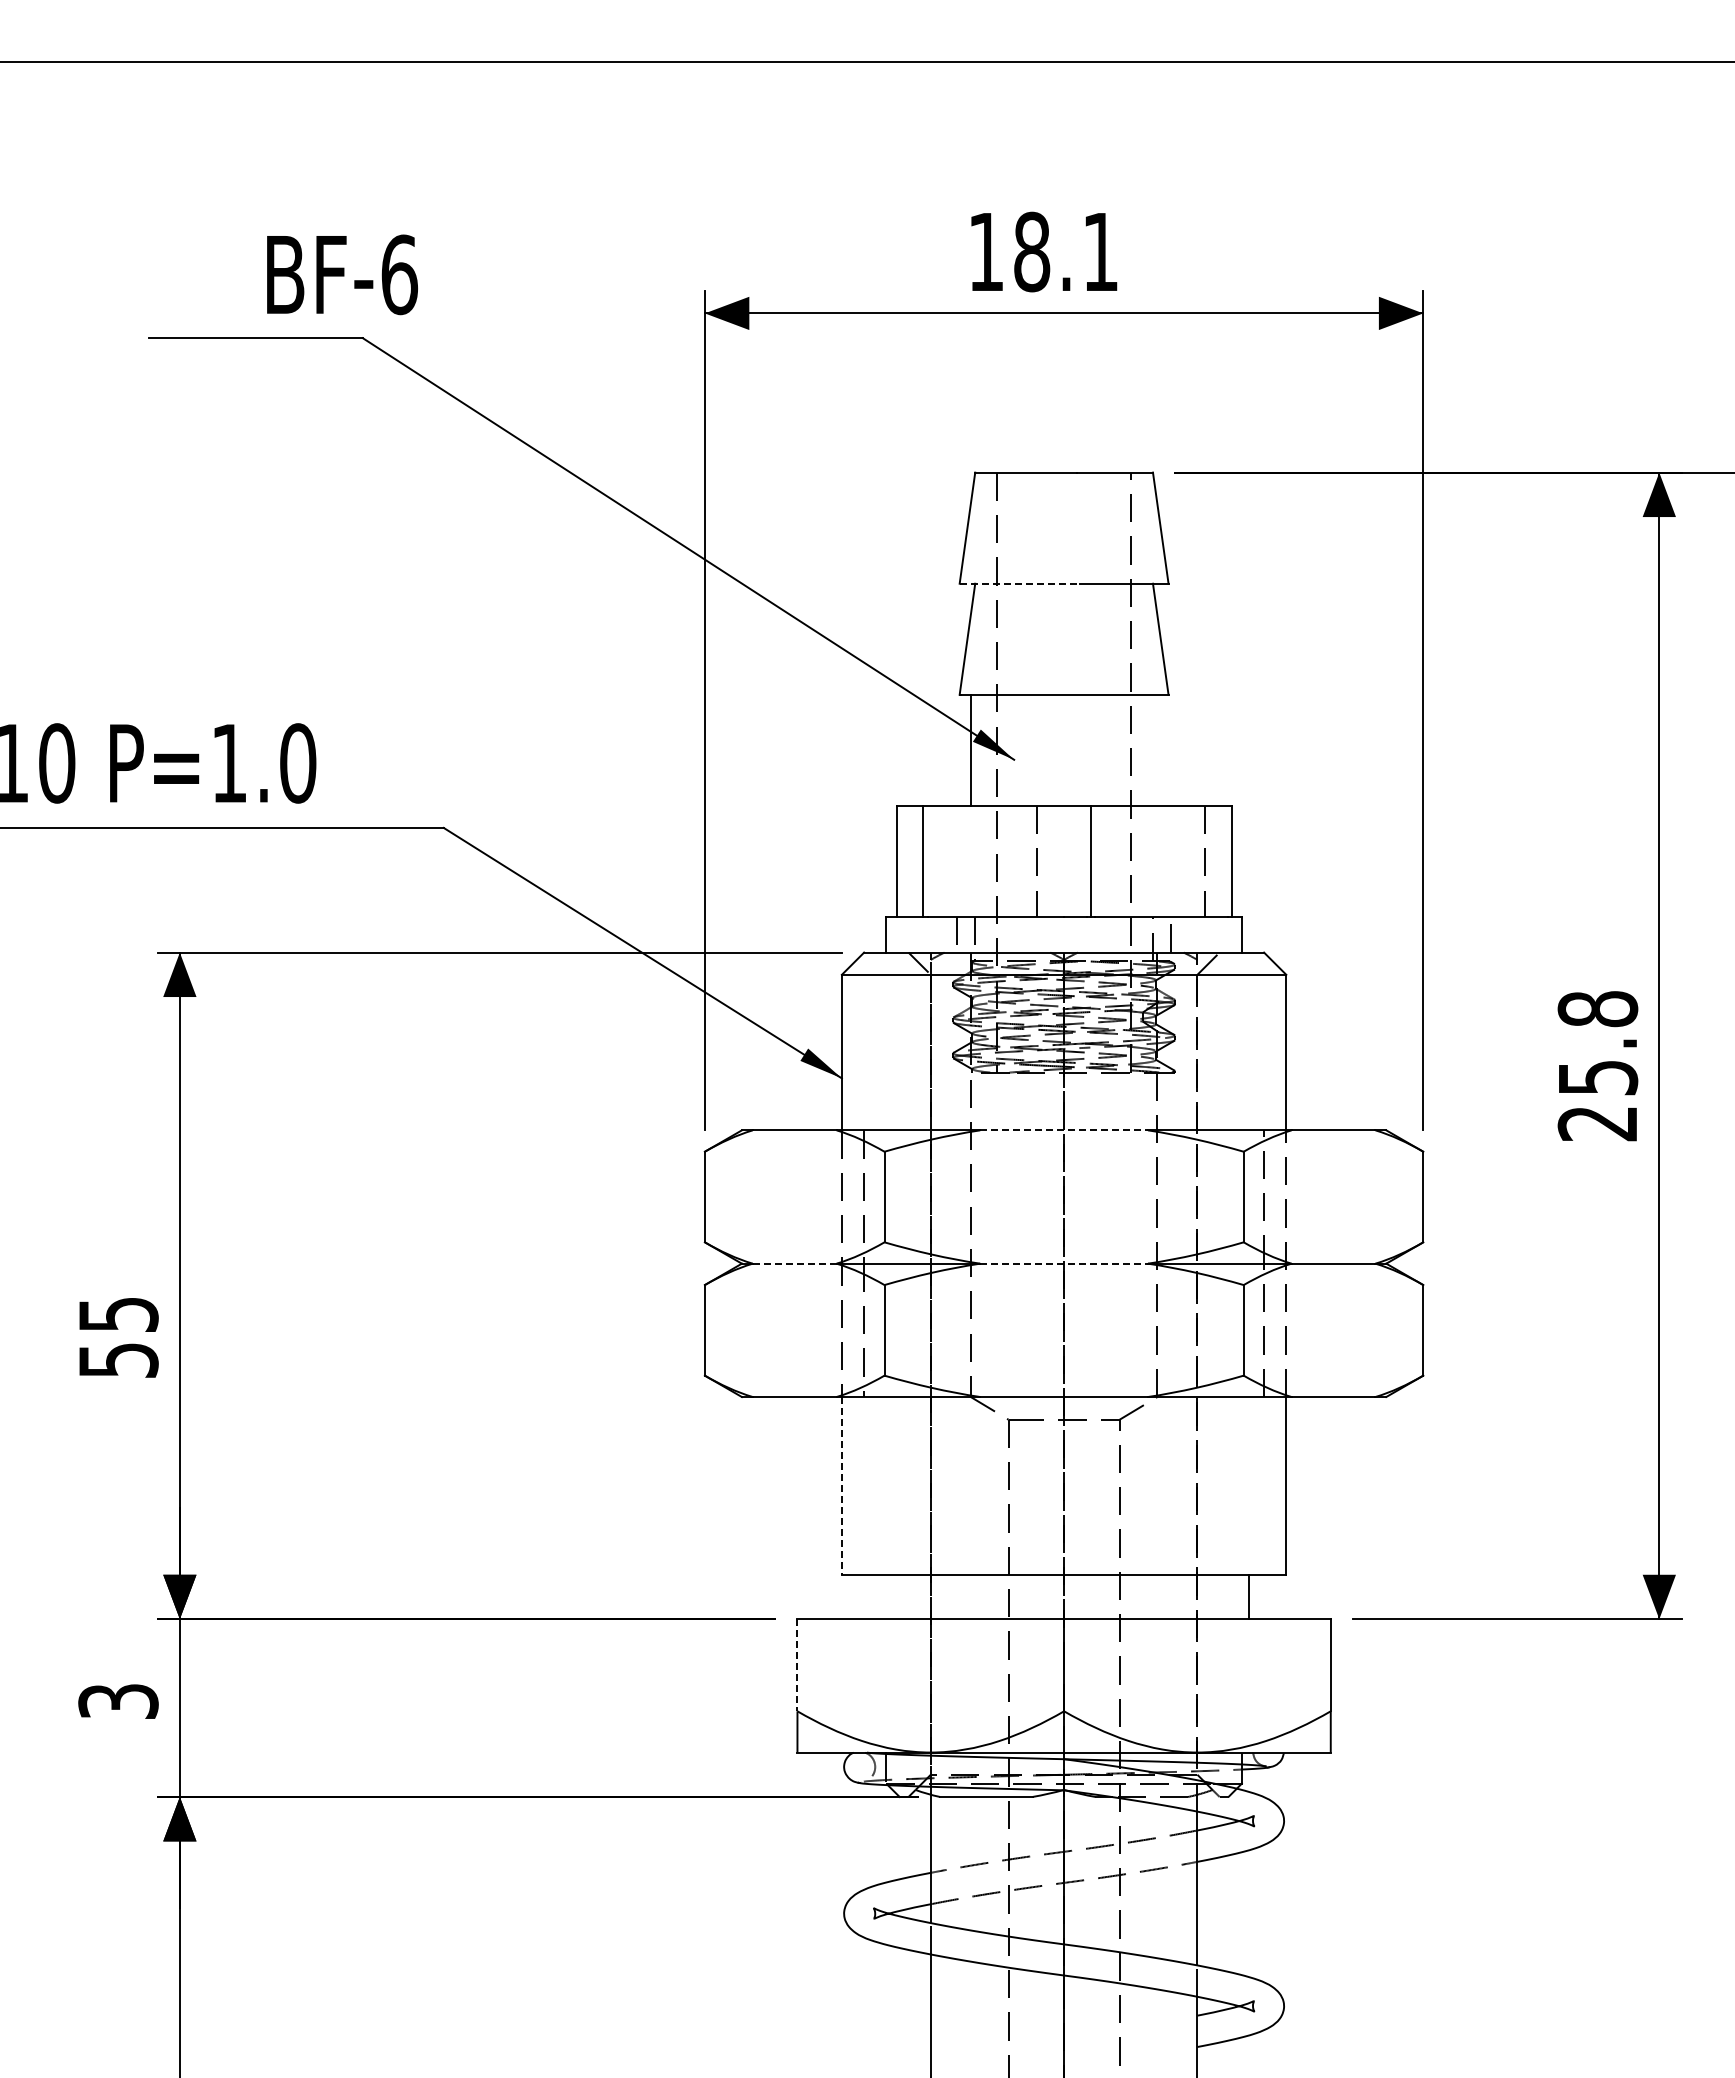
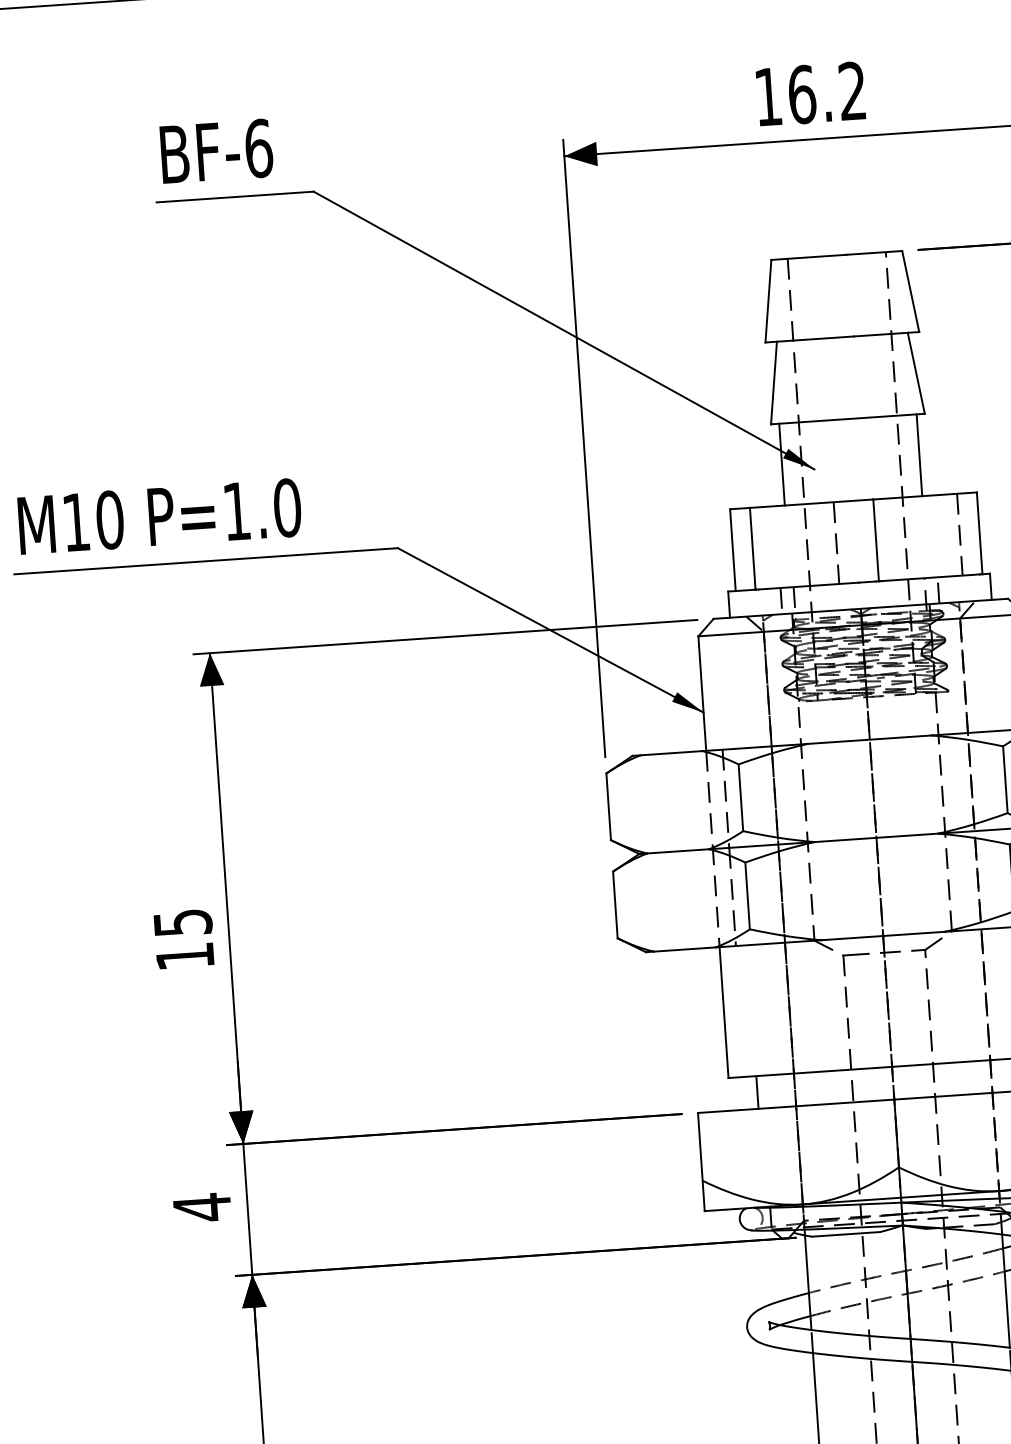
text: (1065, 251) -> (826, 92), 18.1 -> 16.2
text: (342, 274) -> (216, 151), moved
line: (1020, 583) -> (810, 339), dashed -> solid
line: (1157, 749) -> (919, 454), added
line: (1064, 1130) -> (870, 739), dashed -> solid
line: (794, 1263) -> (677, 851), dashed -> solid
line: (1064, 1263) -> (876, 837), dashed -> solid
text: (118, 1360) -> (185, 956), 55 -> 15
line: (841, 1485) -> (723, 1012), dashed -> solid
line: (879, 1596) -> (757, 1092), added
line: (797, 1665) -> (700, 1147), dashed -> solid
text: (118, 1701) -> (202, 1207), 3 -> 4

